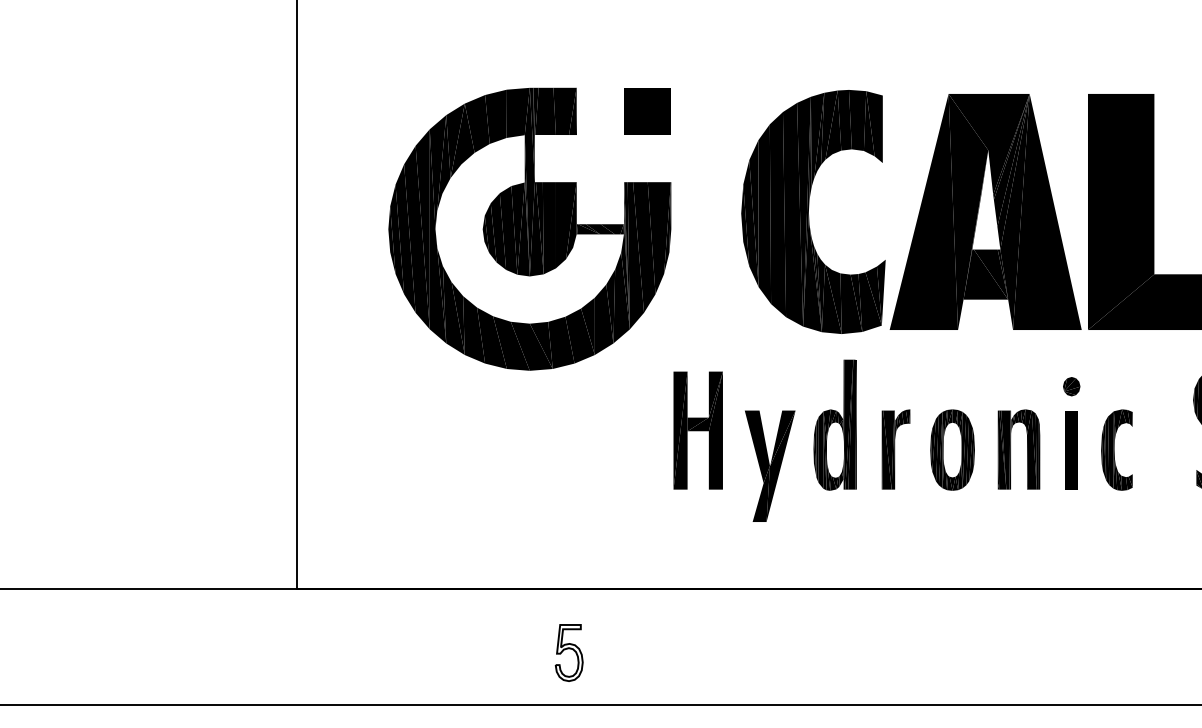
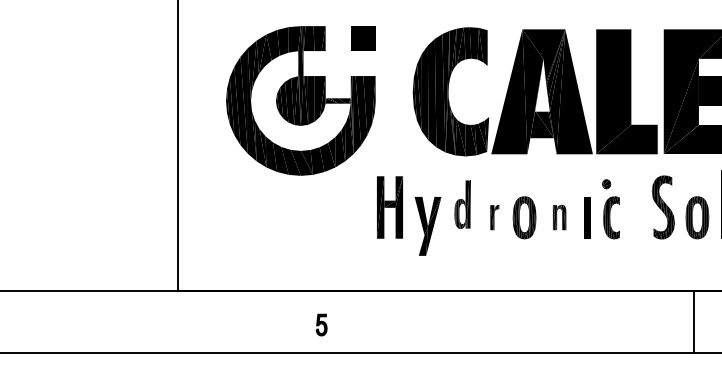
part: (1071, 387) -> (606, 184), moved
part: (835, 424) -> (462, 204), size x0.7
part: (895, 449) -> (494, 217), size x0.6
part: (1018, 449) -> (559, 217), size x0.6
part: (568, 651) -> (321, 324), size x0.7

